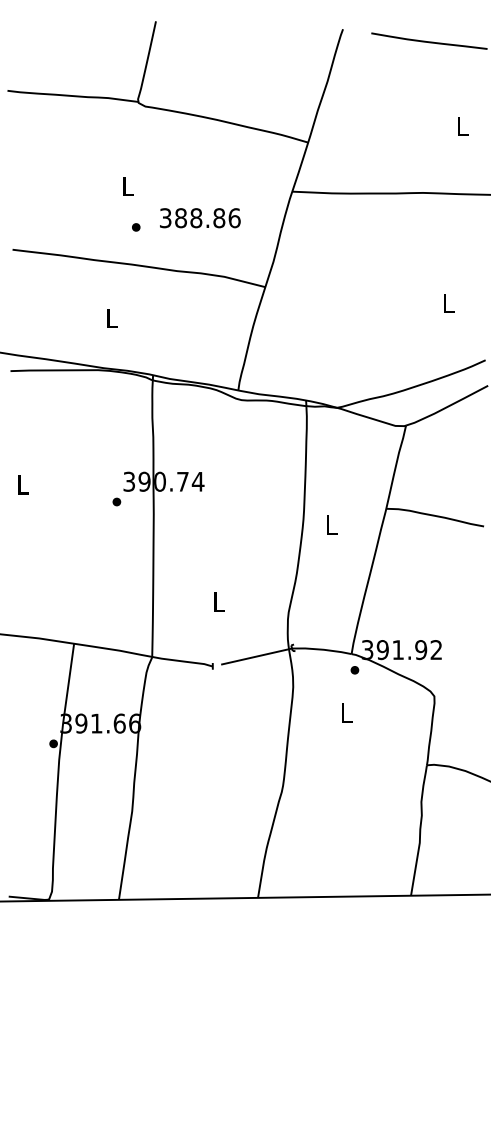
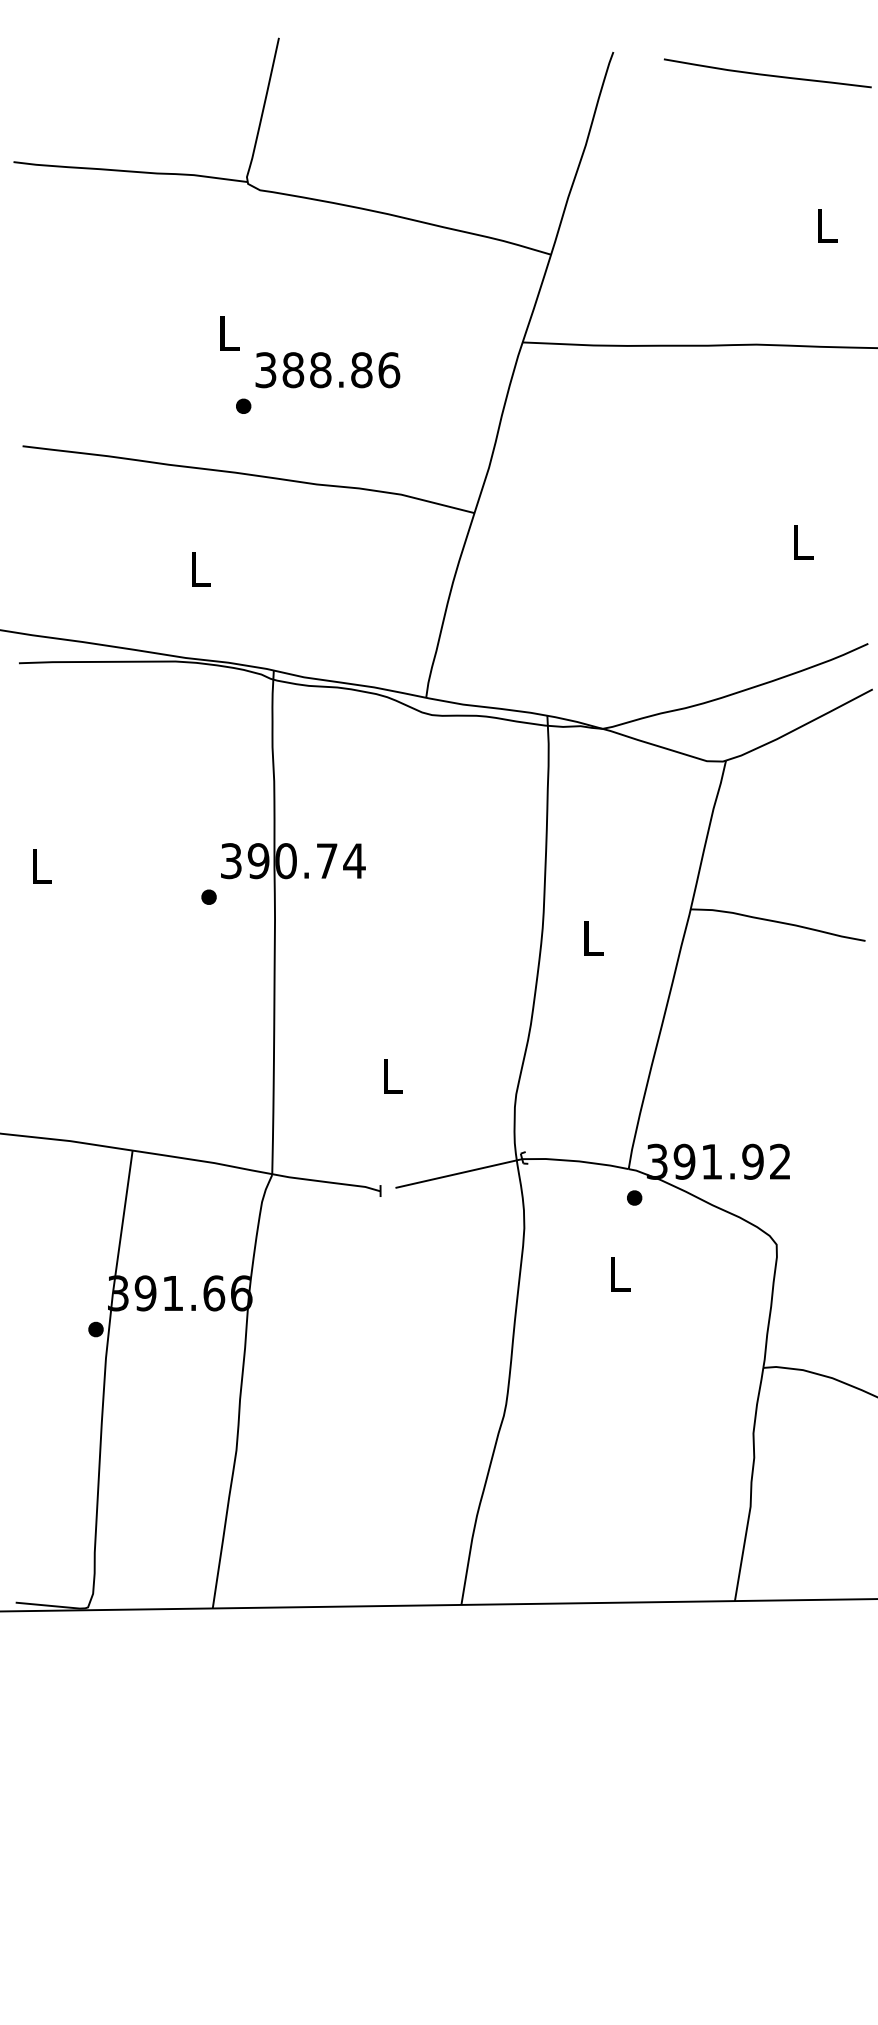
text: (200, 218) -> (328, 370), moved

